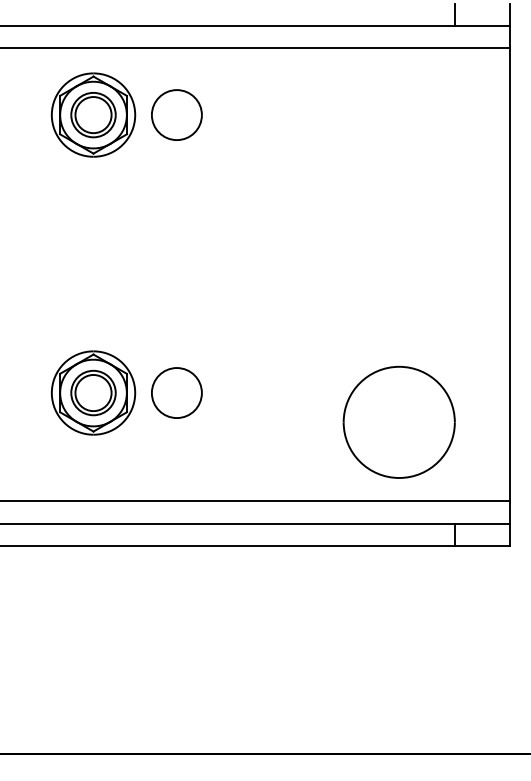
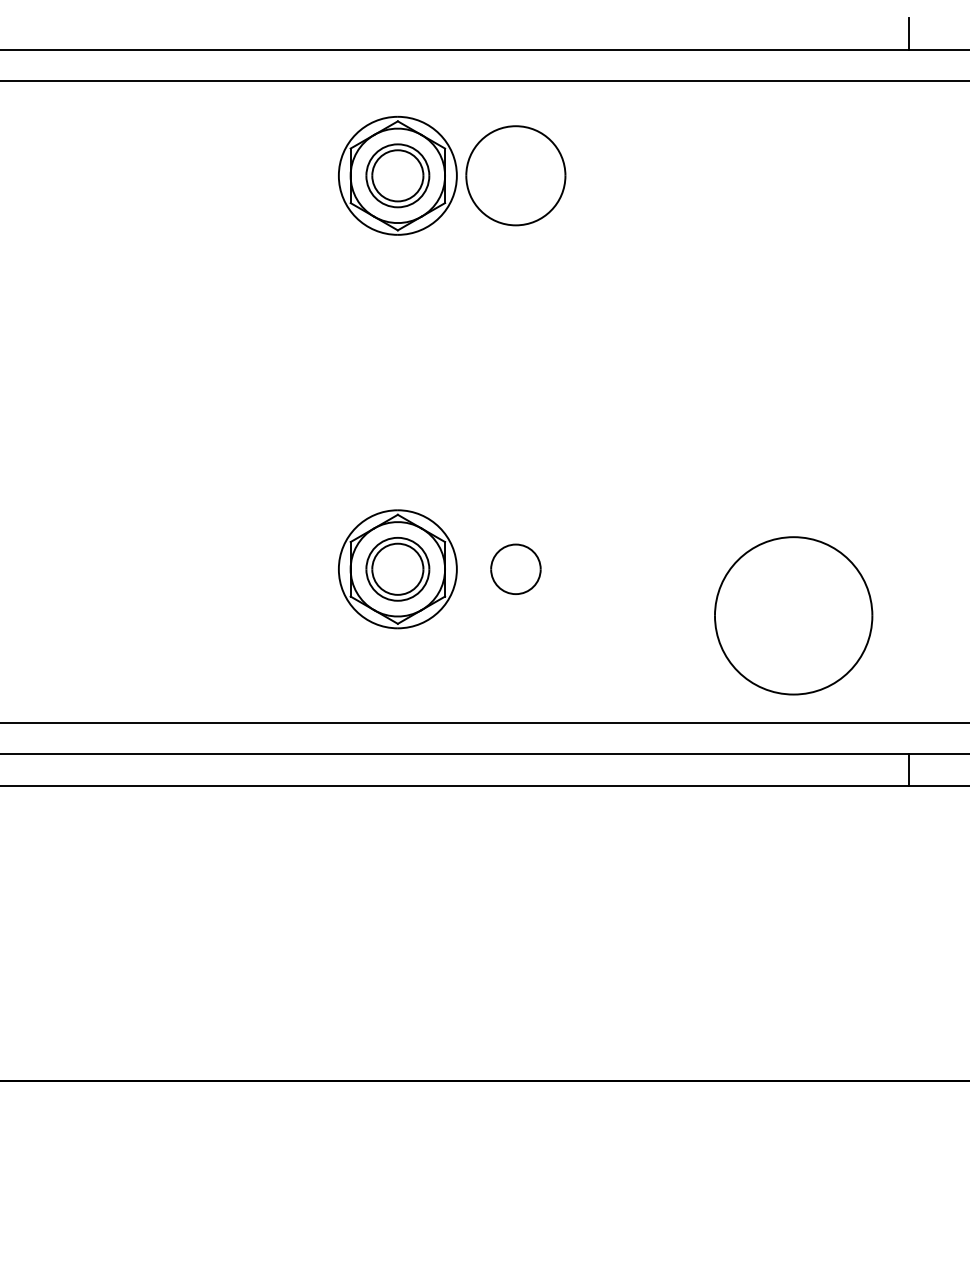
part: (176, 114) -> (515, 175), size x1.4
part: (176, 393) -> (515, 569), size x0.7
part: (399, 422) -> (793, 615), moved

